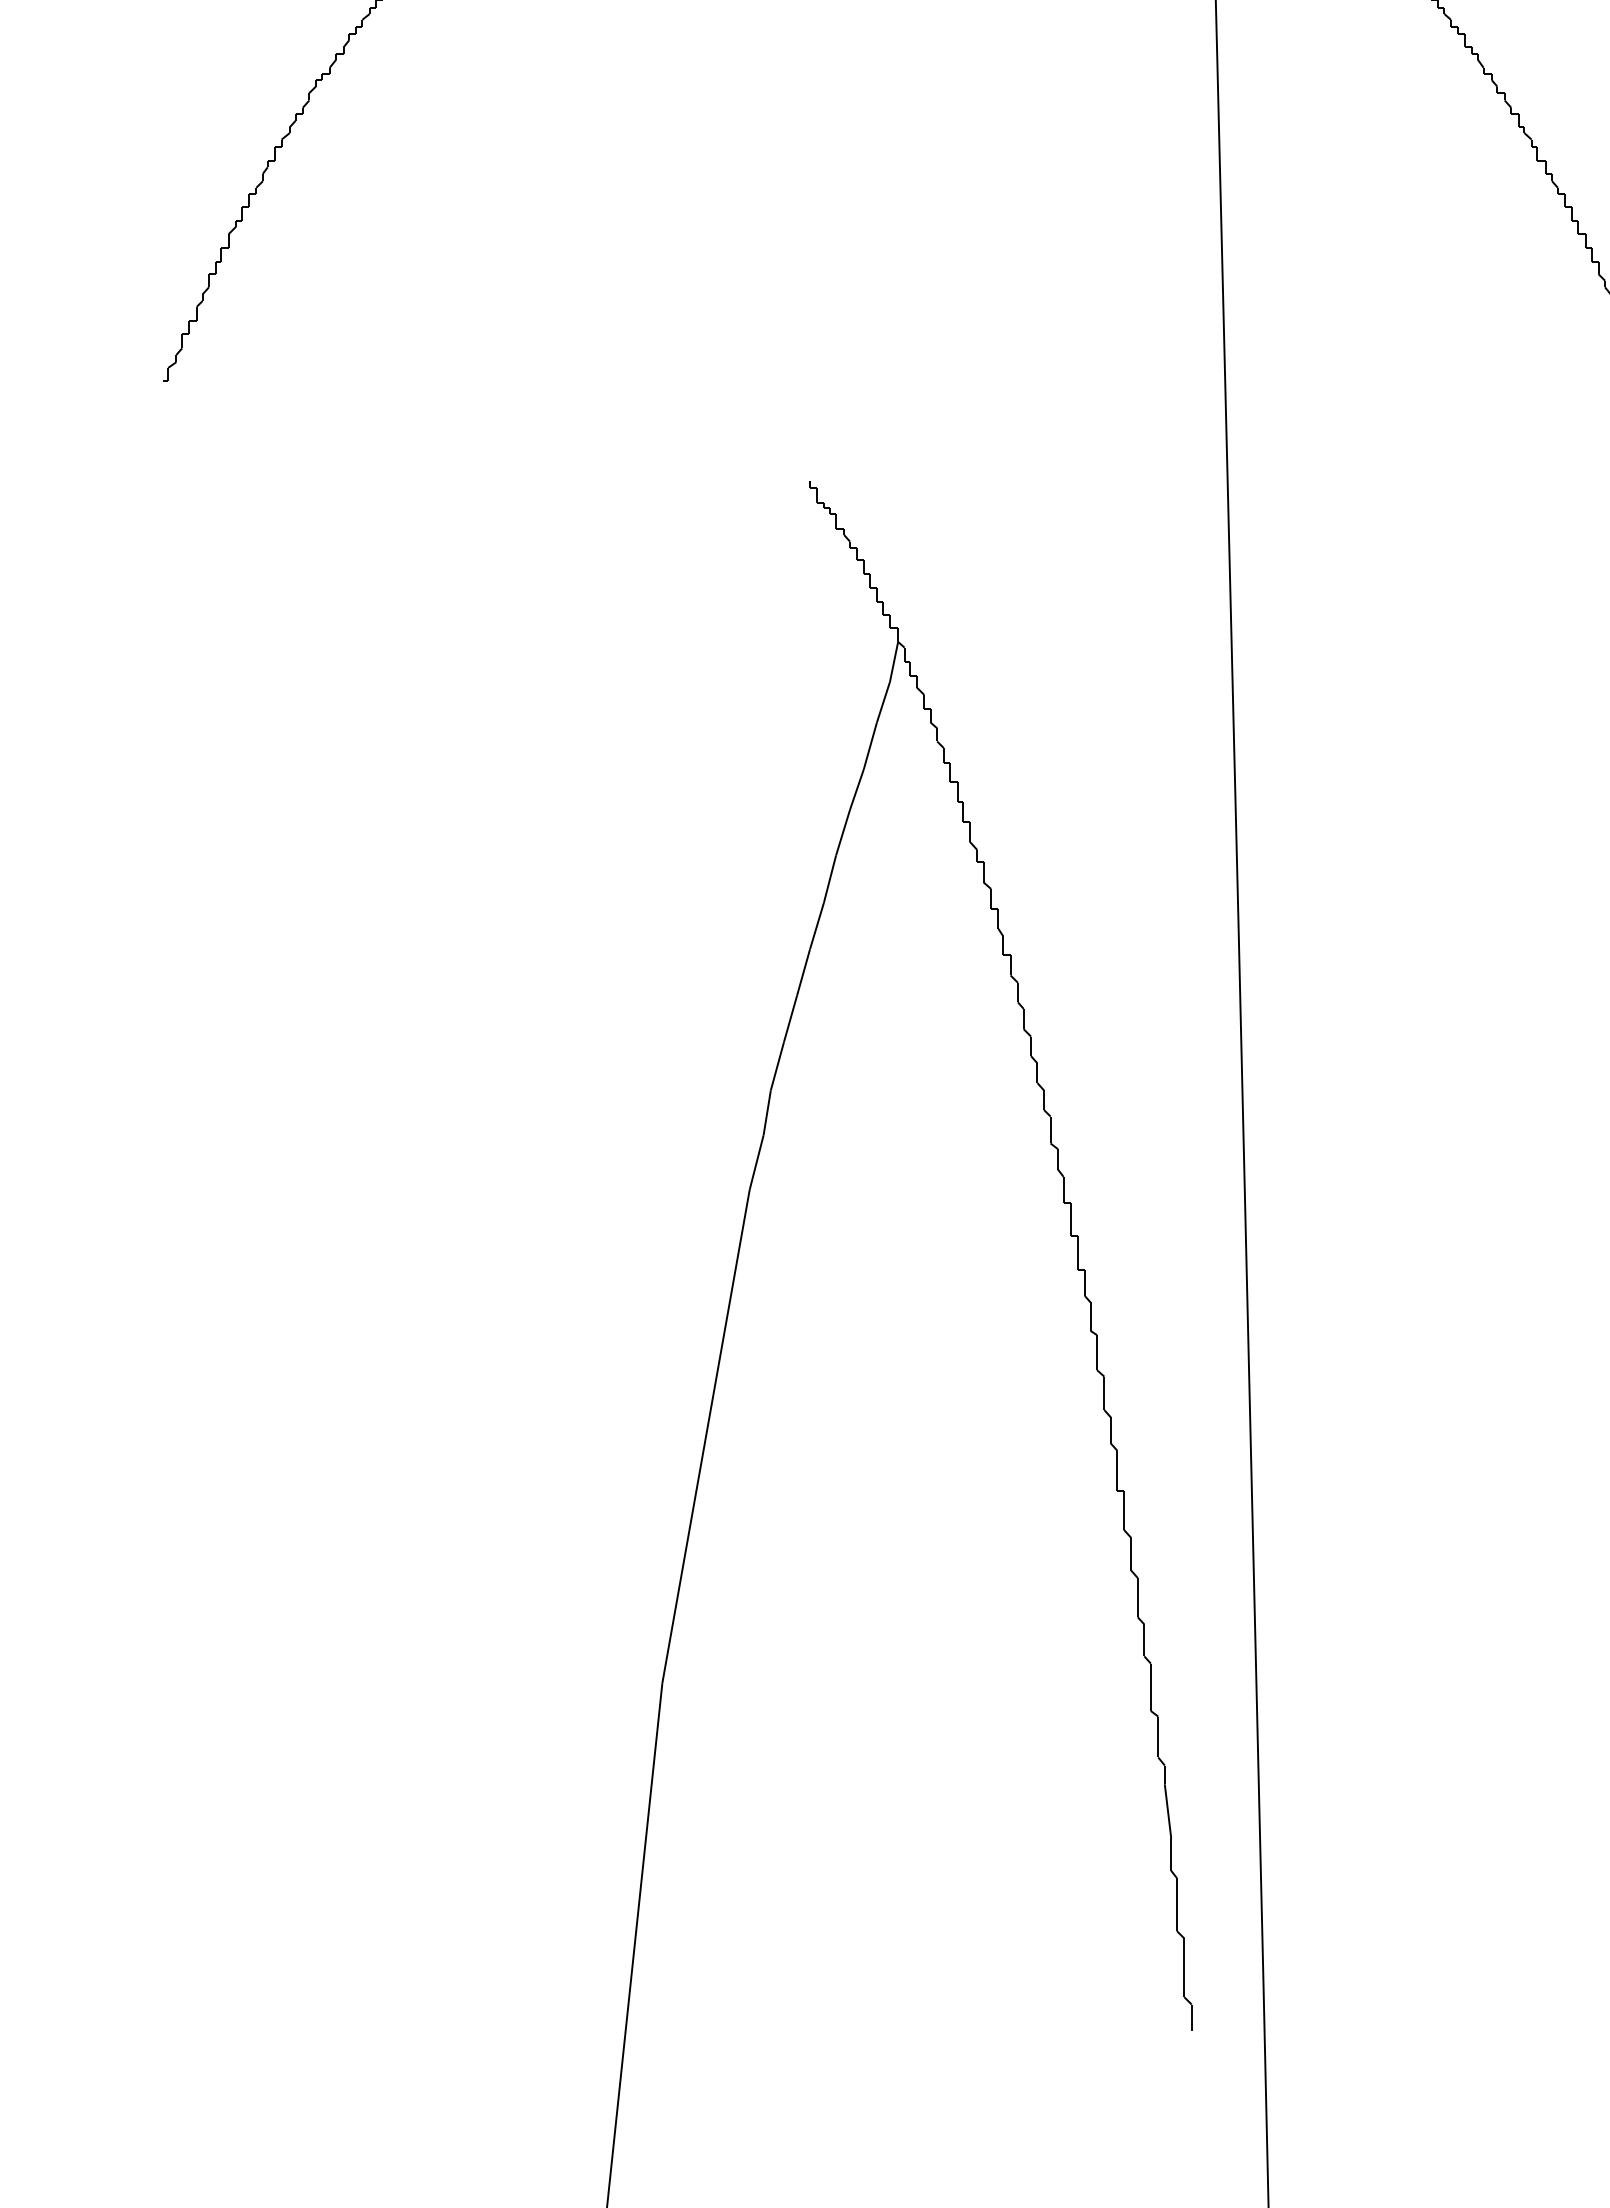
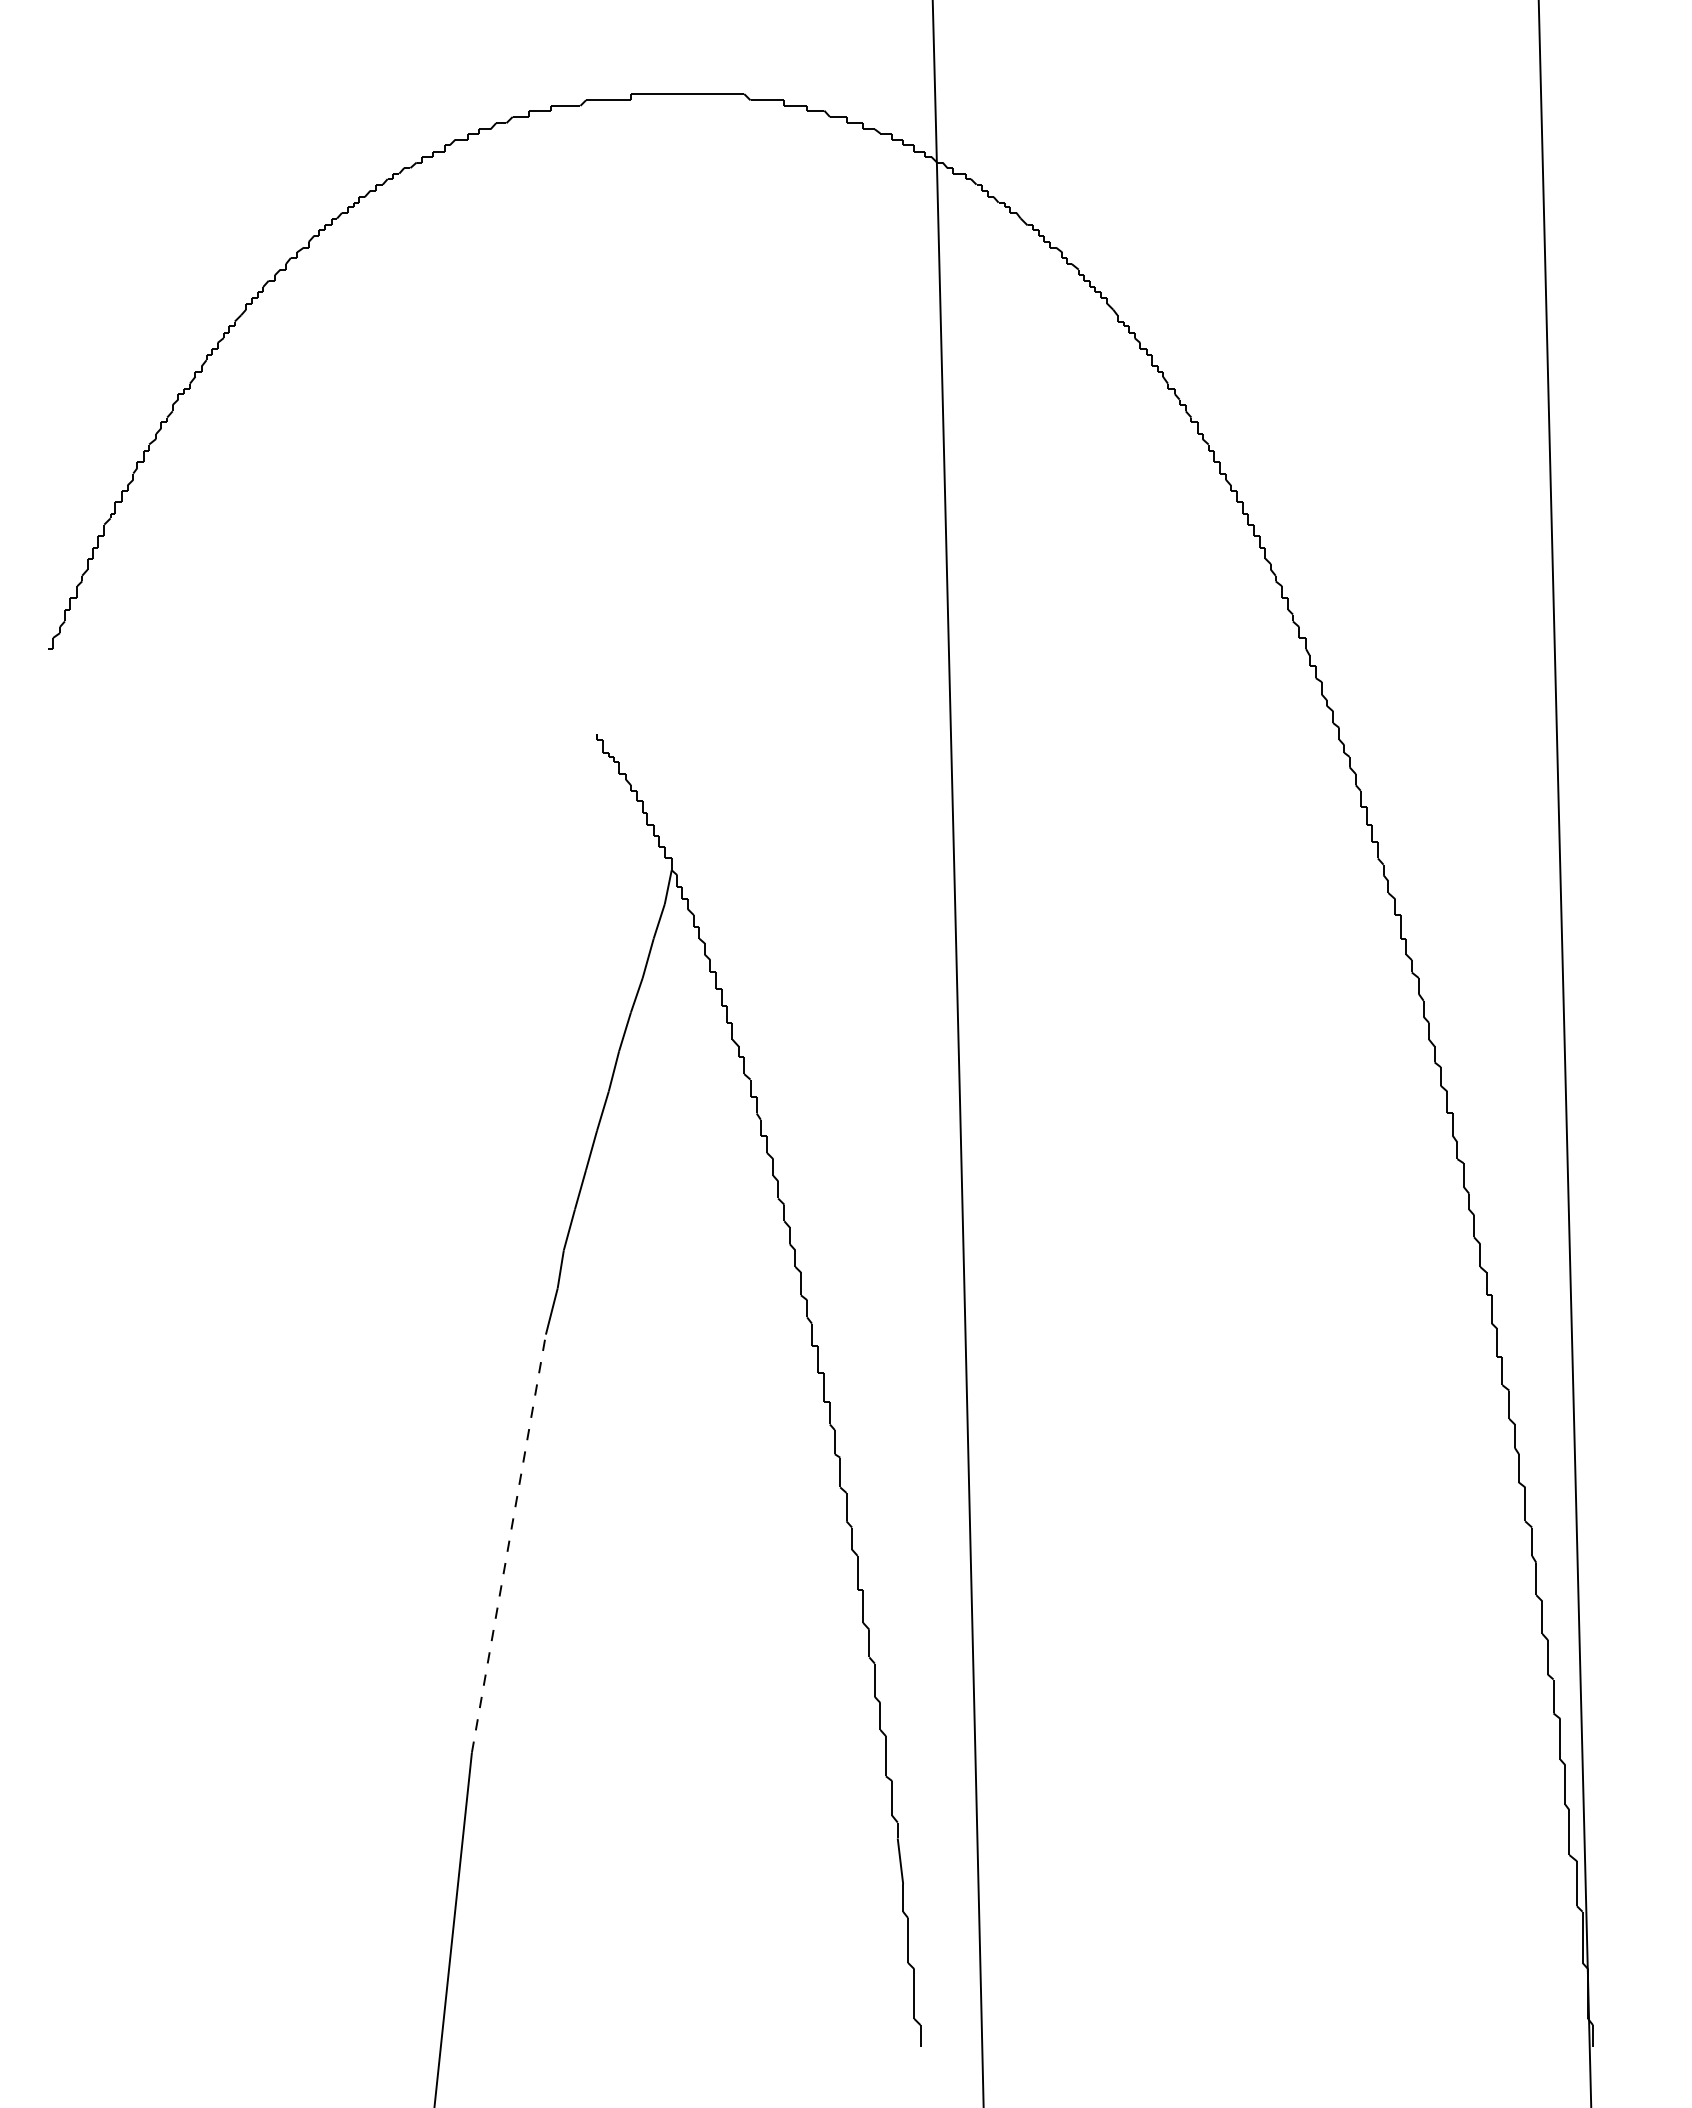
line: (706, 1436) -> (509, 1543), solid -> dashed

